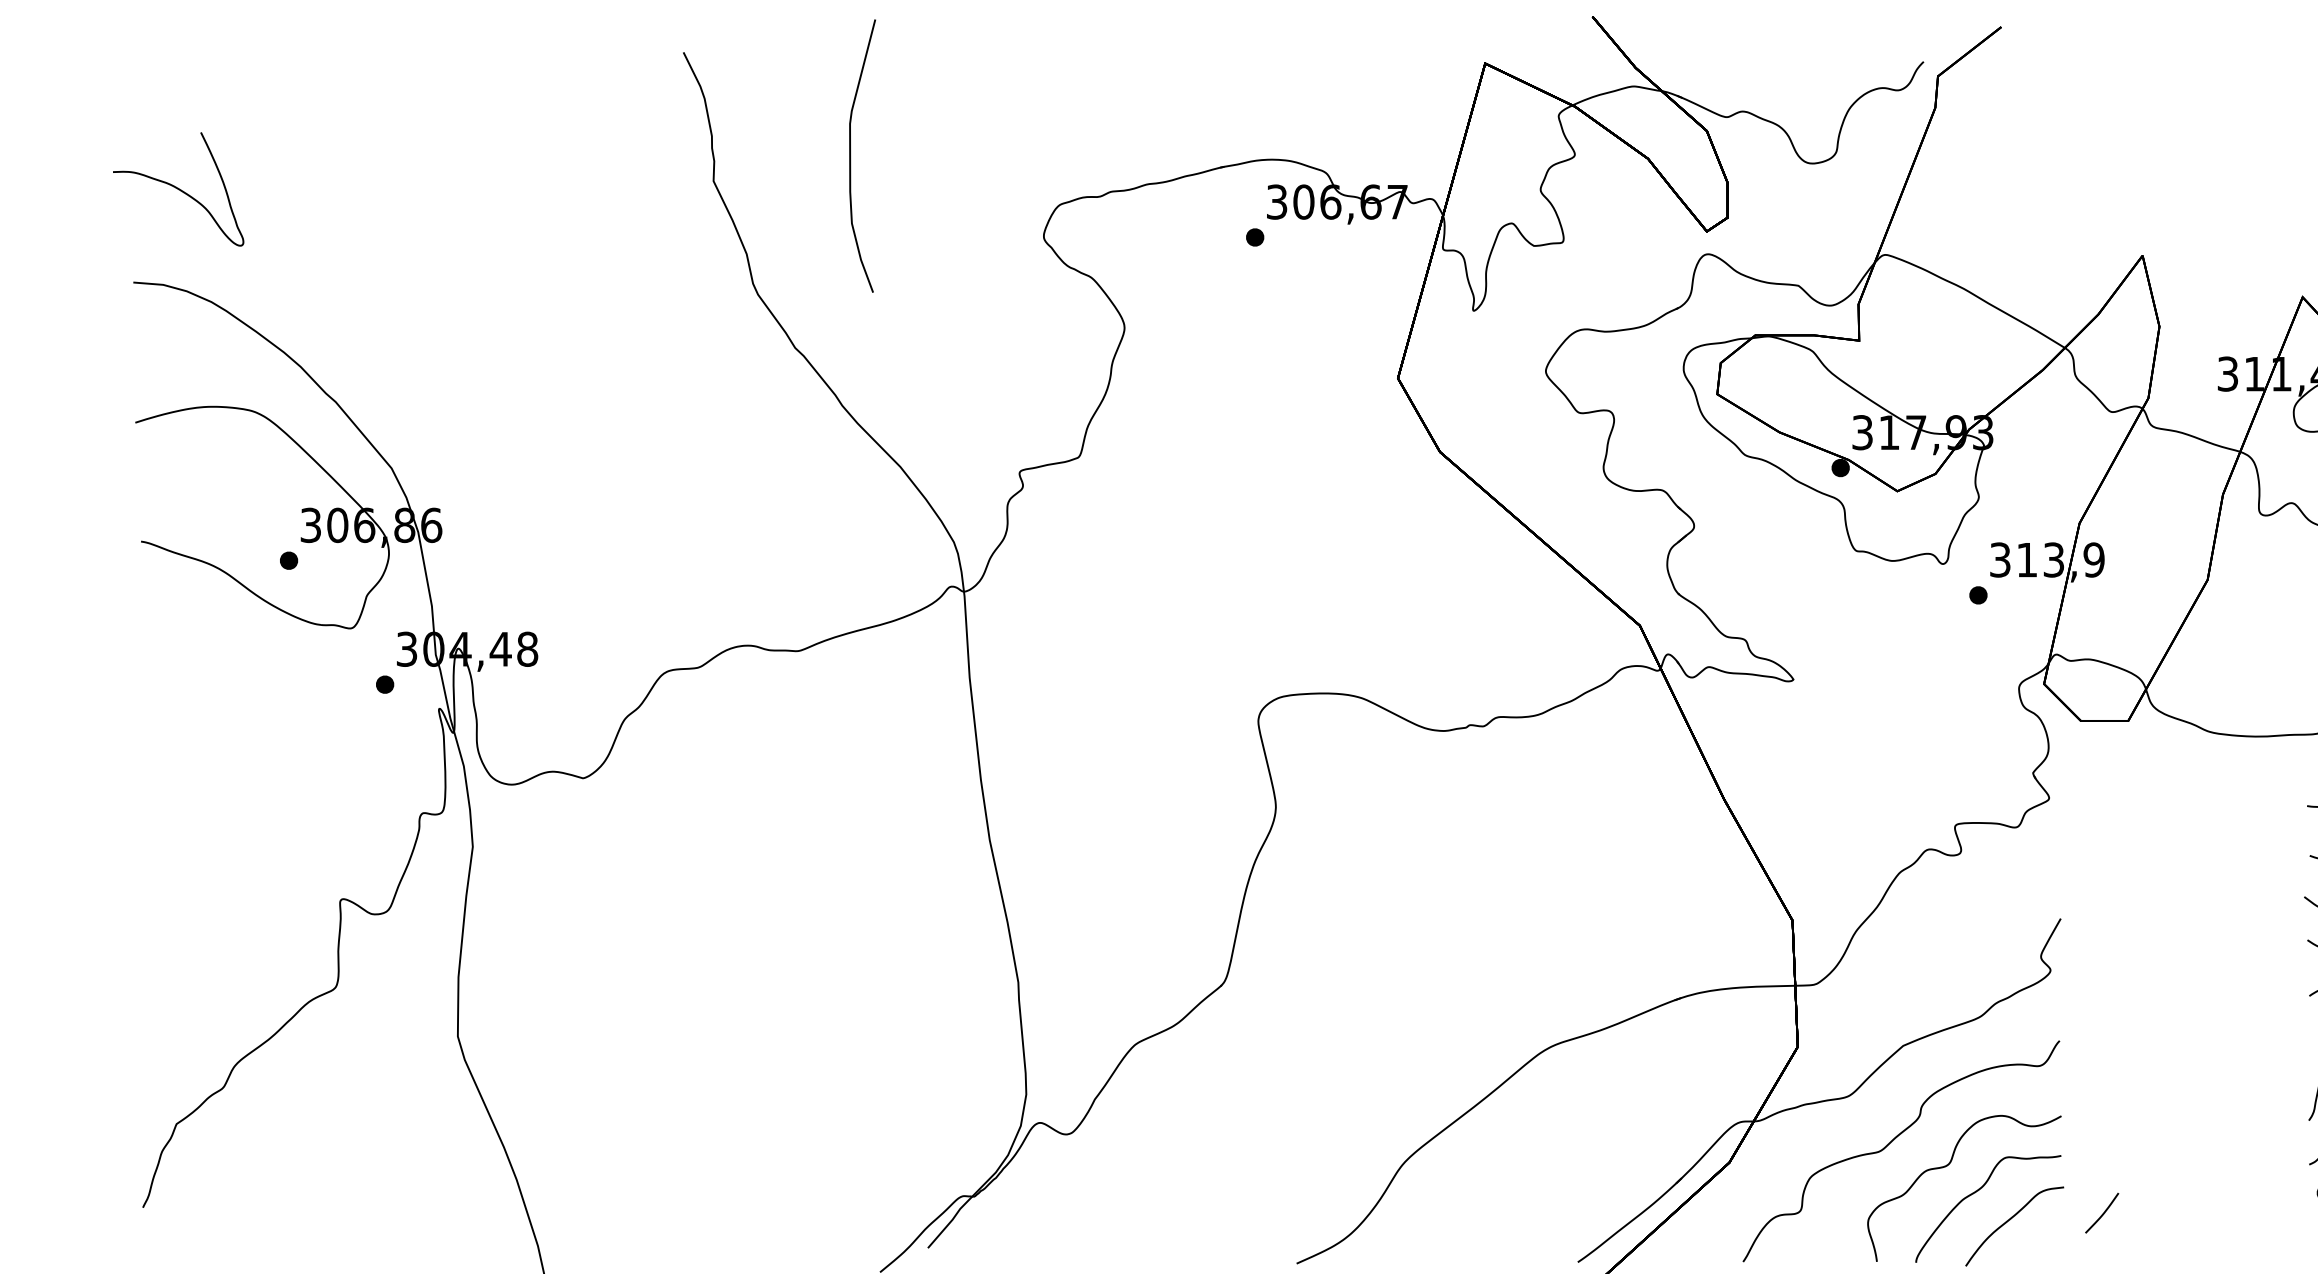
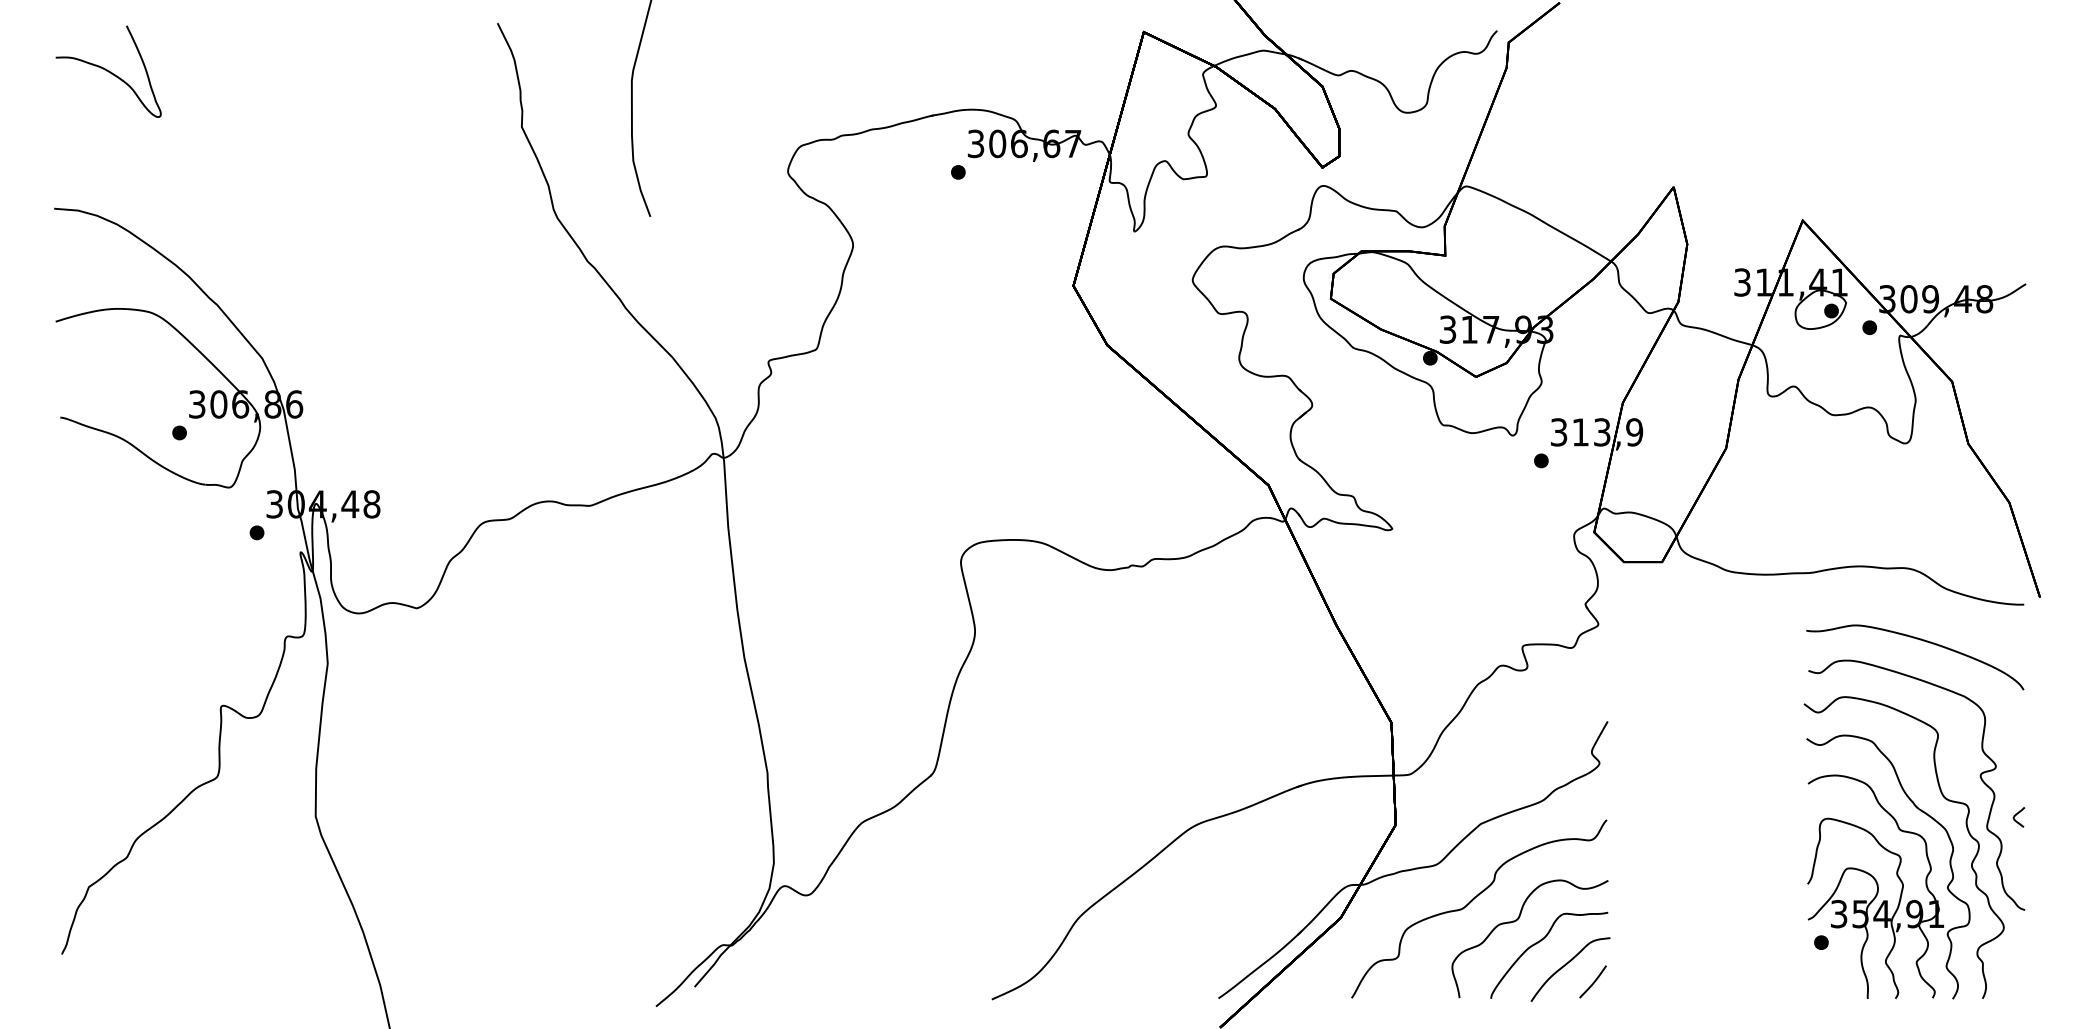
curve: (178, 189) -> (108, 71), moved
curve: (2102, 1212) -> (1593, 981), moved

